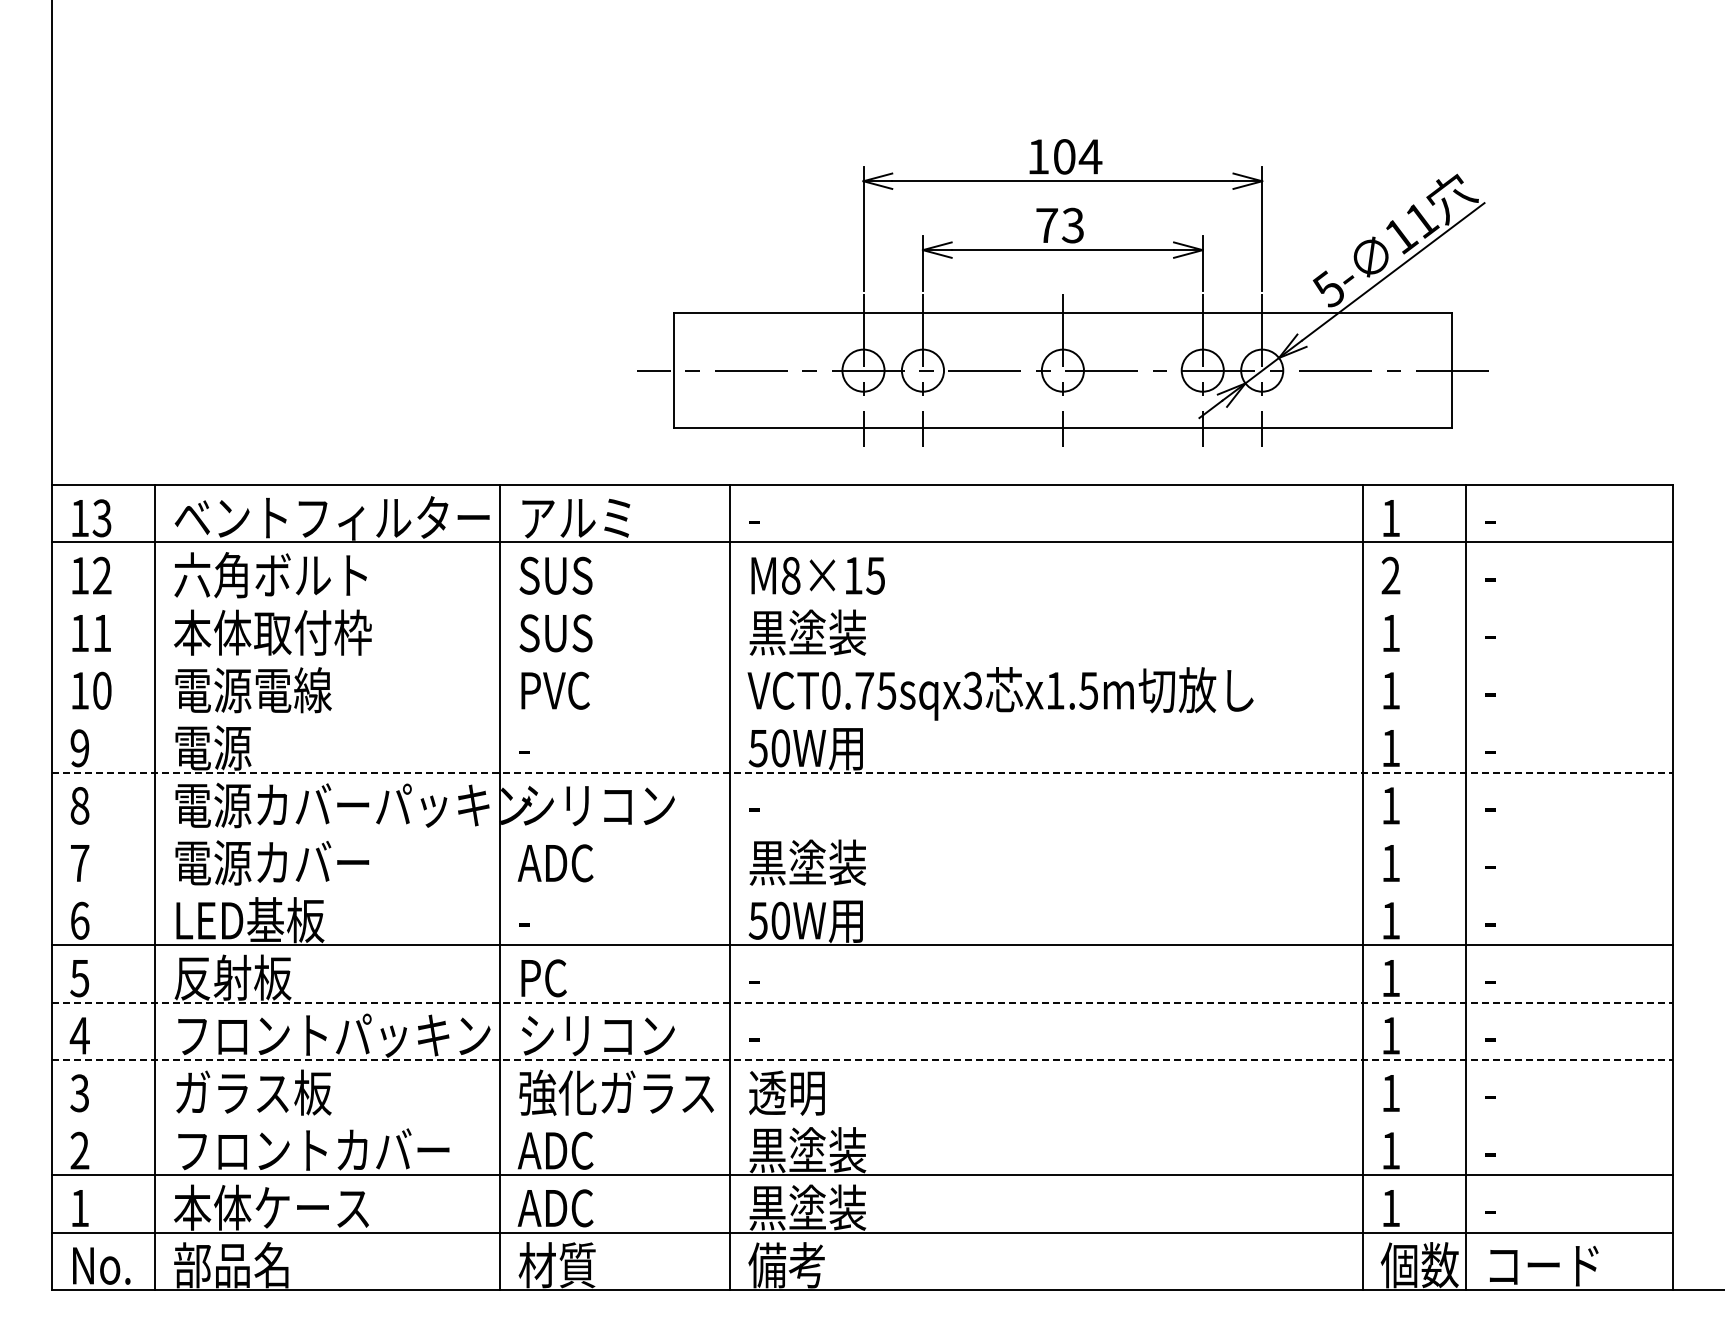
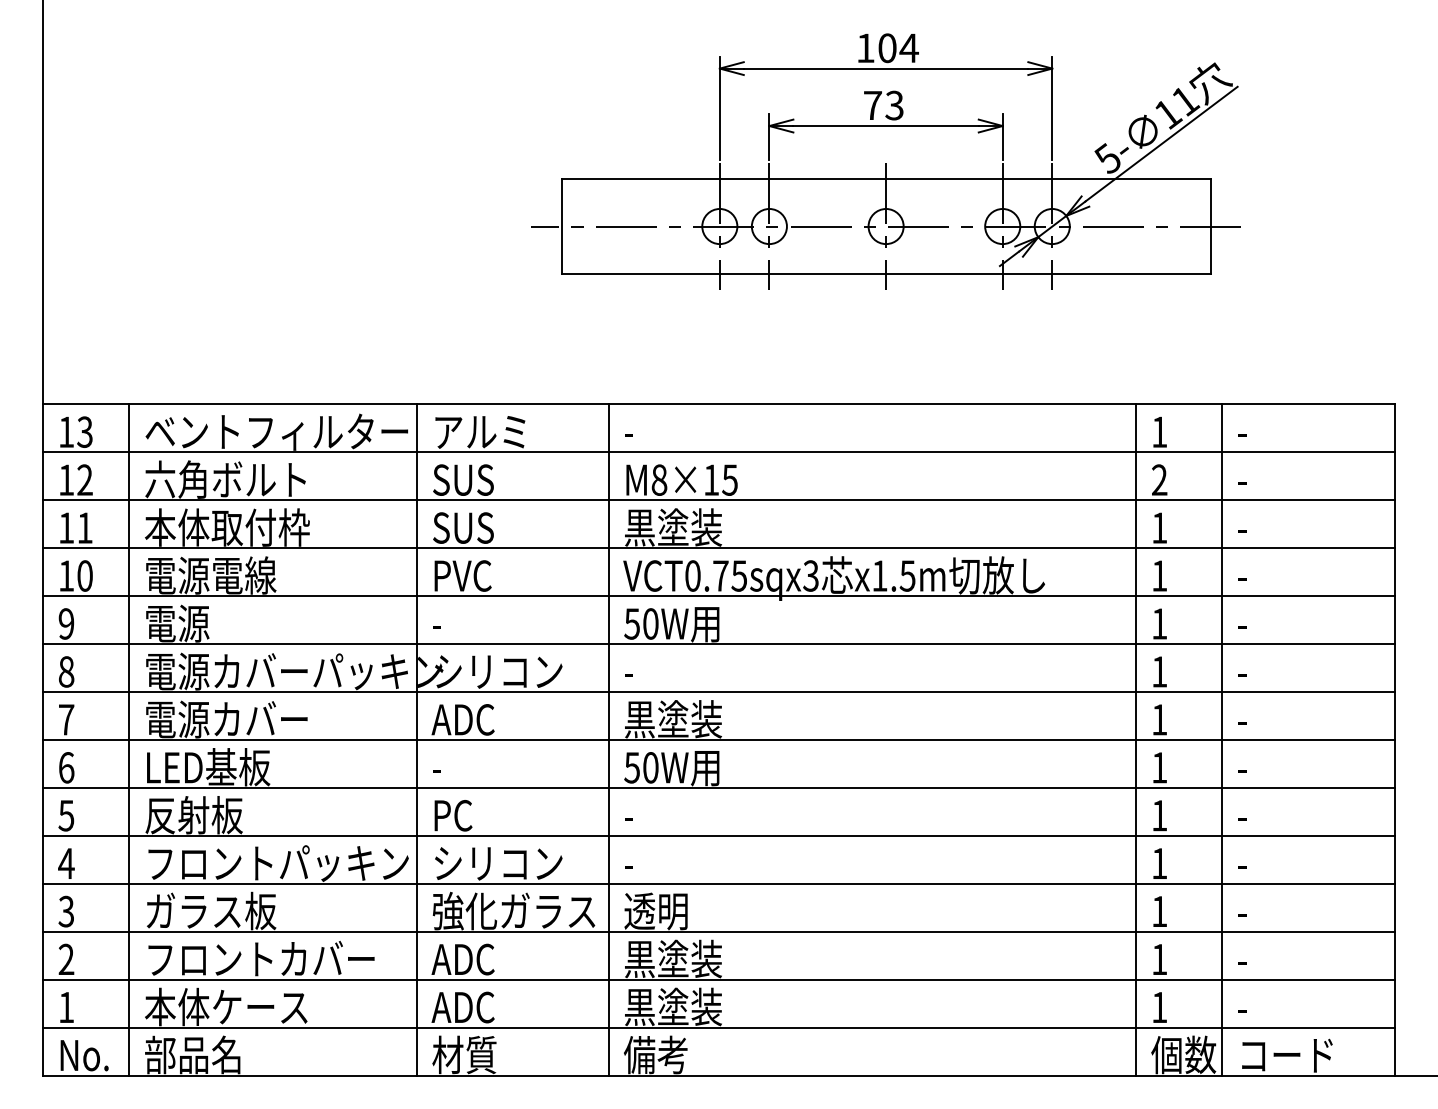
part: (1062, 292) -> (885, 161), moved
line: (862, 600) -> (719, 500), added
line: (862, 657) -> (719, 548), added
line: (862, 715) -> (719, 596), added
line: (862, 772) -> (719, 644), dashed -> solid
line: (862, 830) -> (719, 692), added
line: (862, 887) -> (719, 740), added
line: (862, 1002) -> (719, 835), dashed -> solid
line: (862, 1060) -> (719, 884), dashed -> solid
line: (862, 1117) -> (719, 931), added

